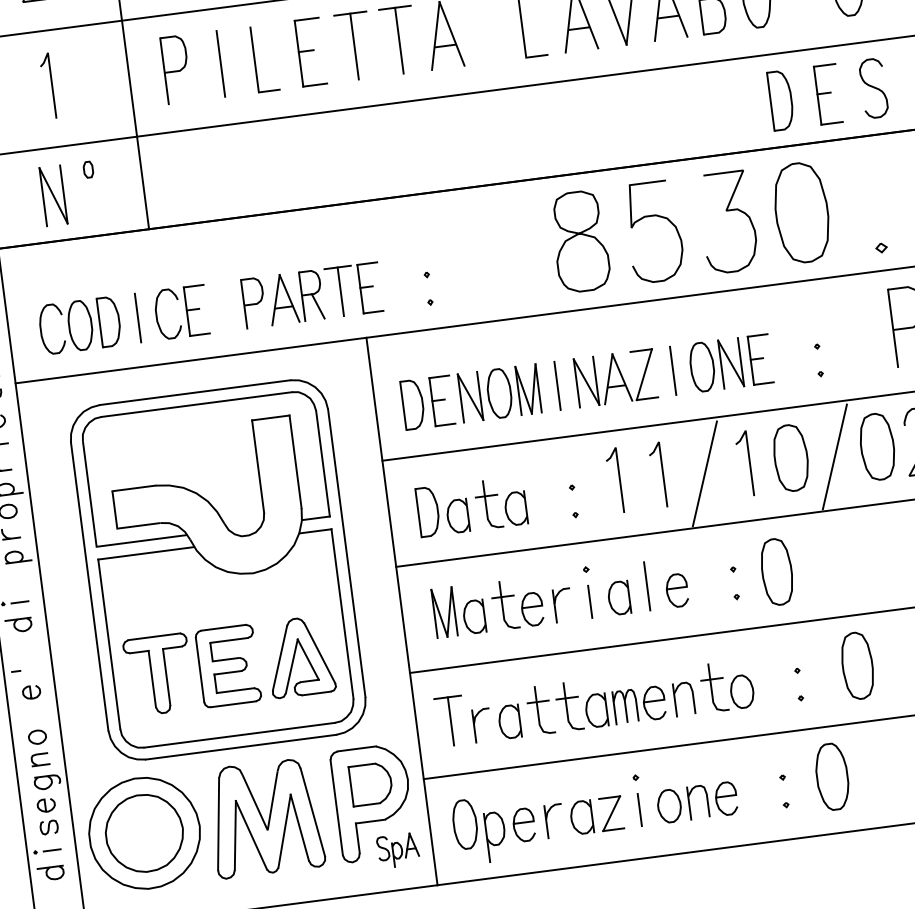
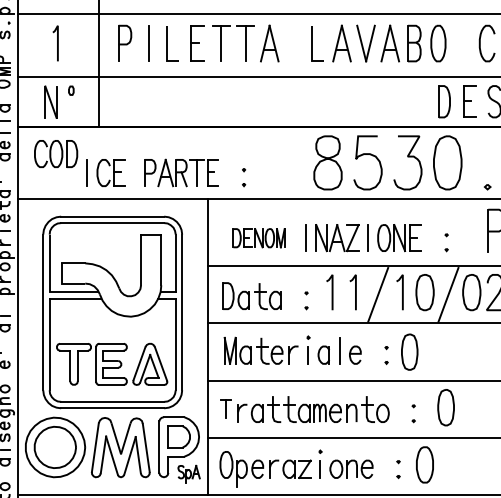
part: (80, 324) -> (56, 153), moved
part: (470, 398) -> (258, 238), size x0.7
part: (449, 720) -> (225, 408), size x0.7

